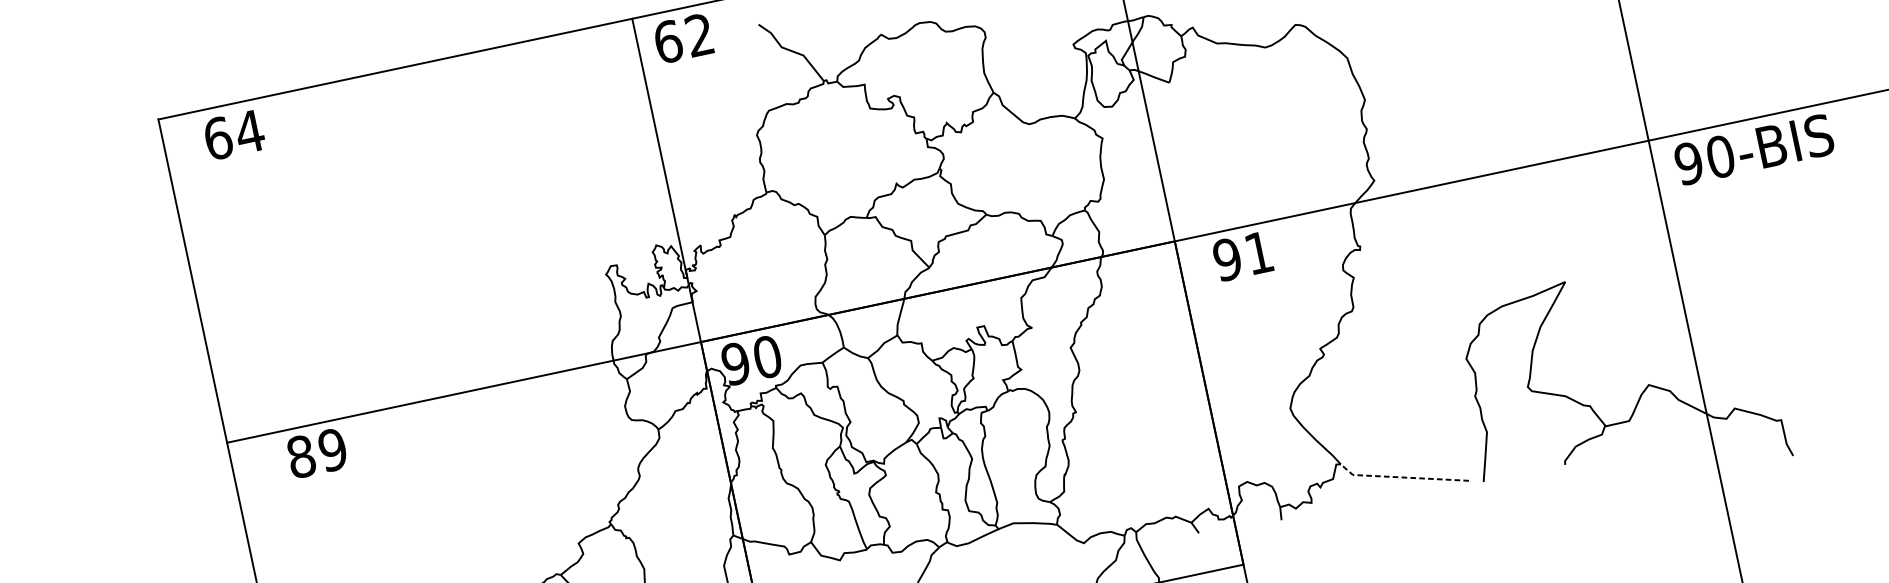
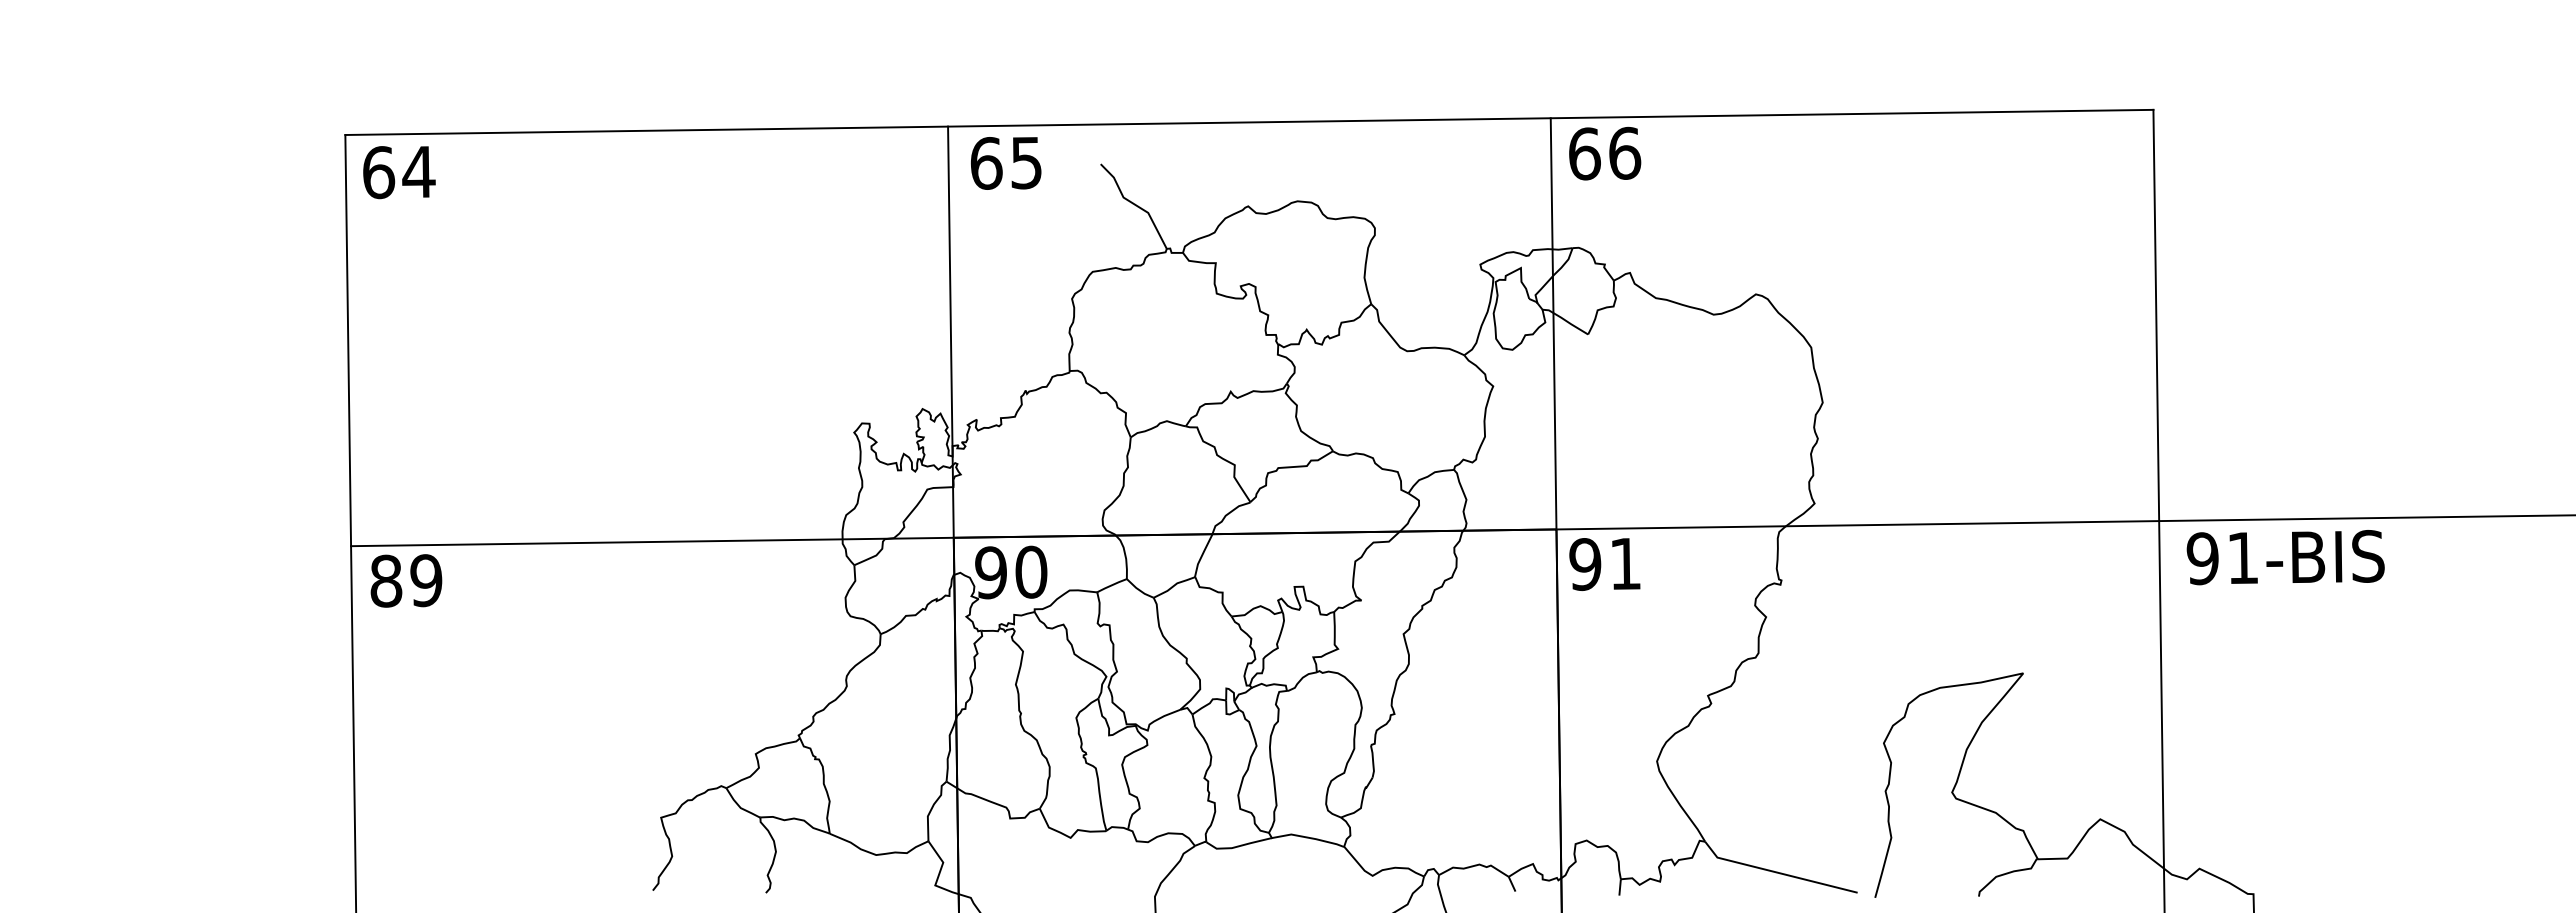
text: (699, 34) -> (1026, 162), 62 -> 65
text: (234, 135) -> (399, 172), moved
text: (1720, 156) -> (2243, 557), 90-BIS -> 91-BIS
text: (1242, 256) -> (1604, 564), moved
text: (317, 453) -> (406, 580), moved
line: (1401, 477) -> (1776, 872), dashed -> solid

